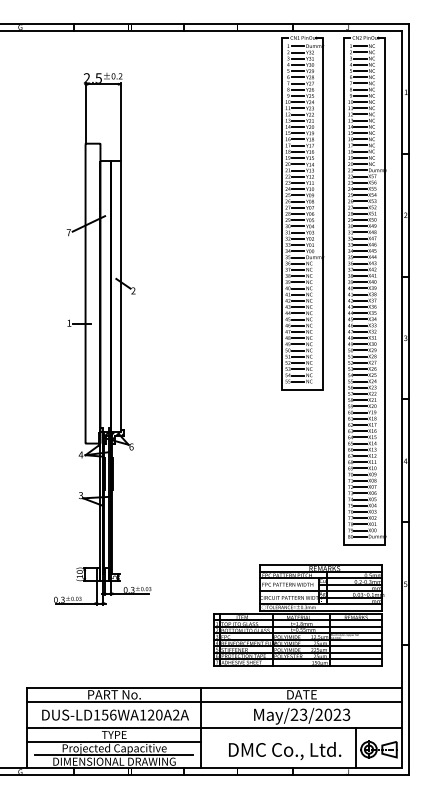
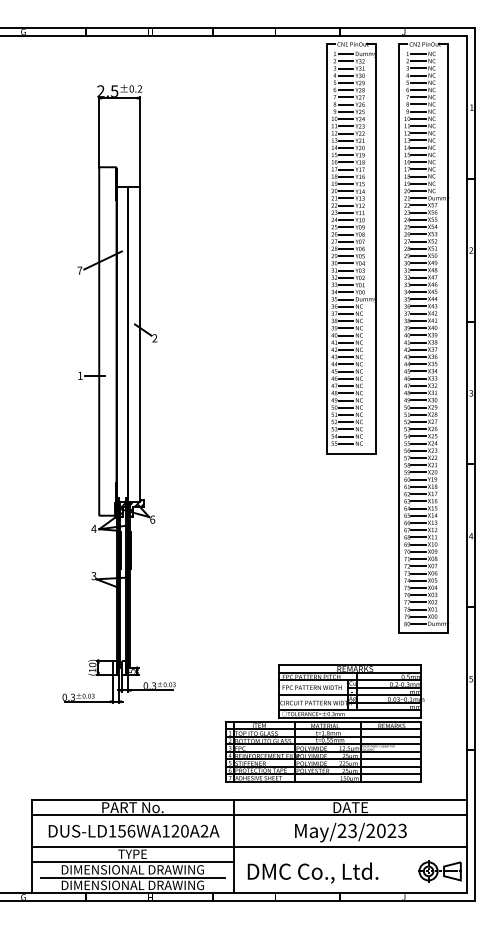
part: (298, 615) -> (324, 723), moved
text: (114, 748) -> (132, 870), Projected Capacitive -> DIMENSIONAL DRAWING
line: (356, 748) -> (413, 869), removed
text: (284, 750) -> (312, 872), moved

